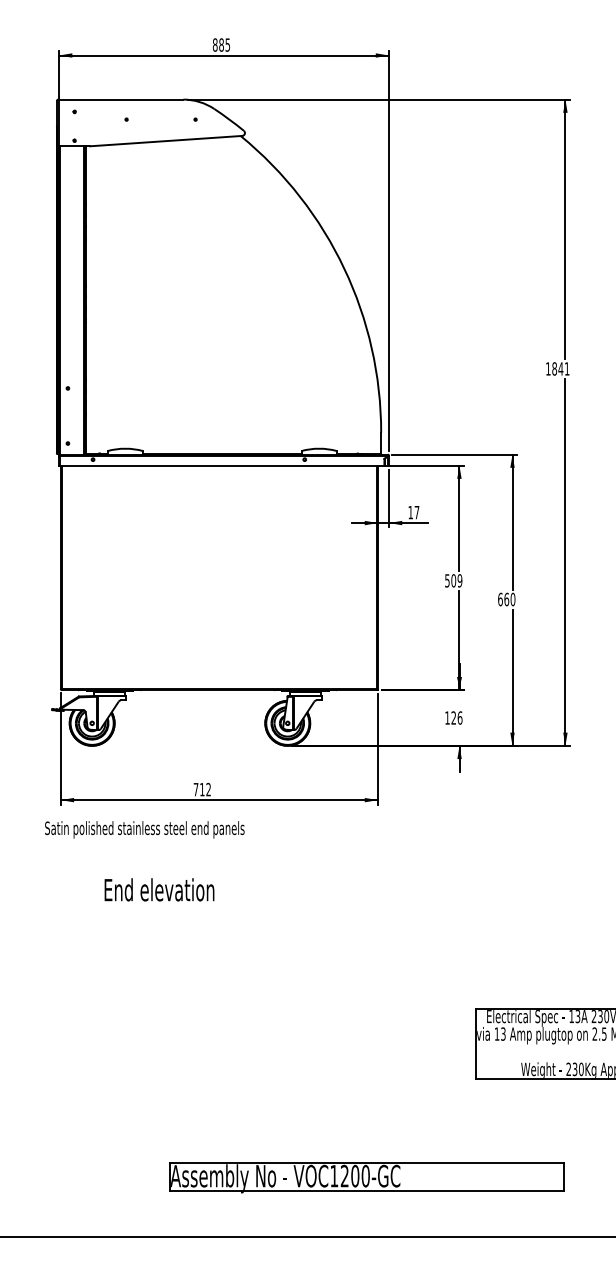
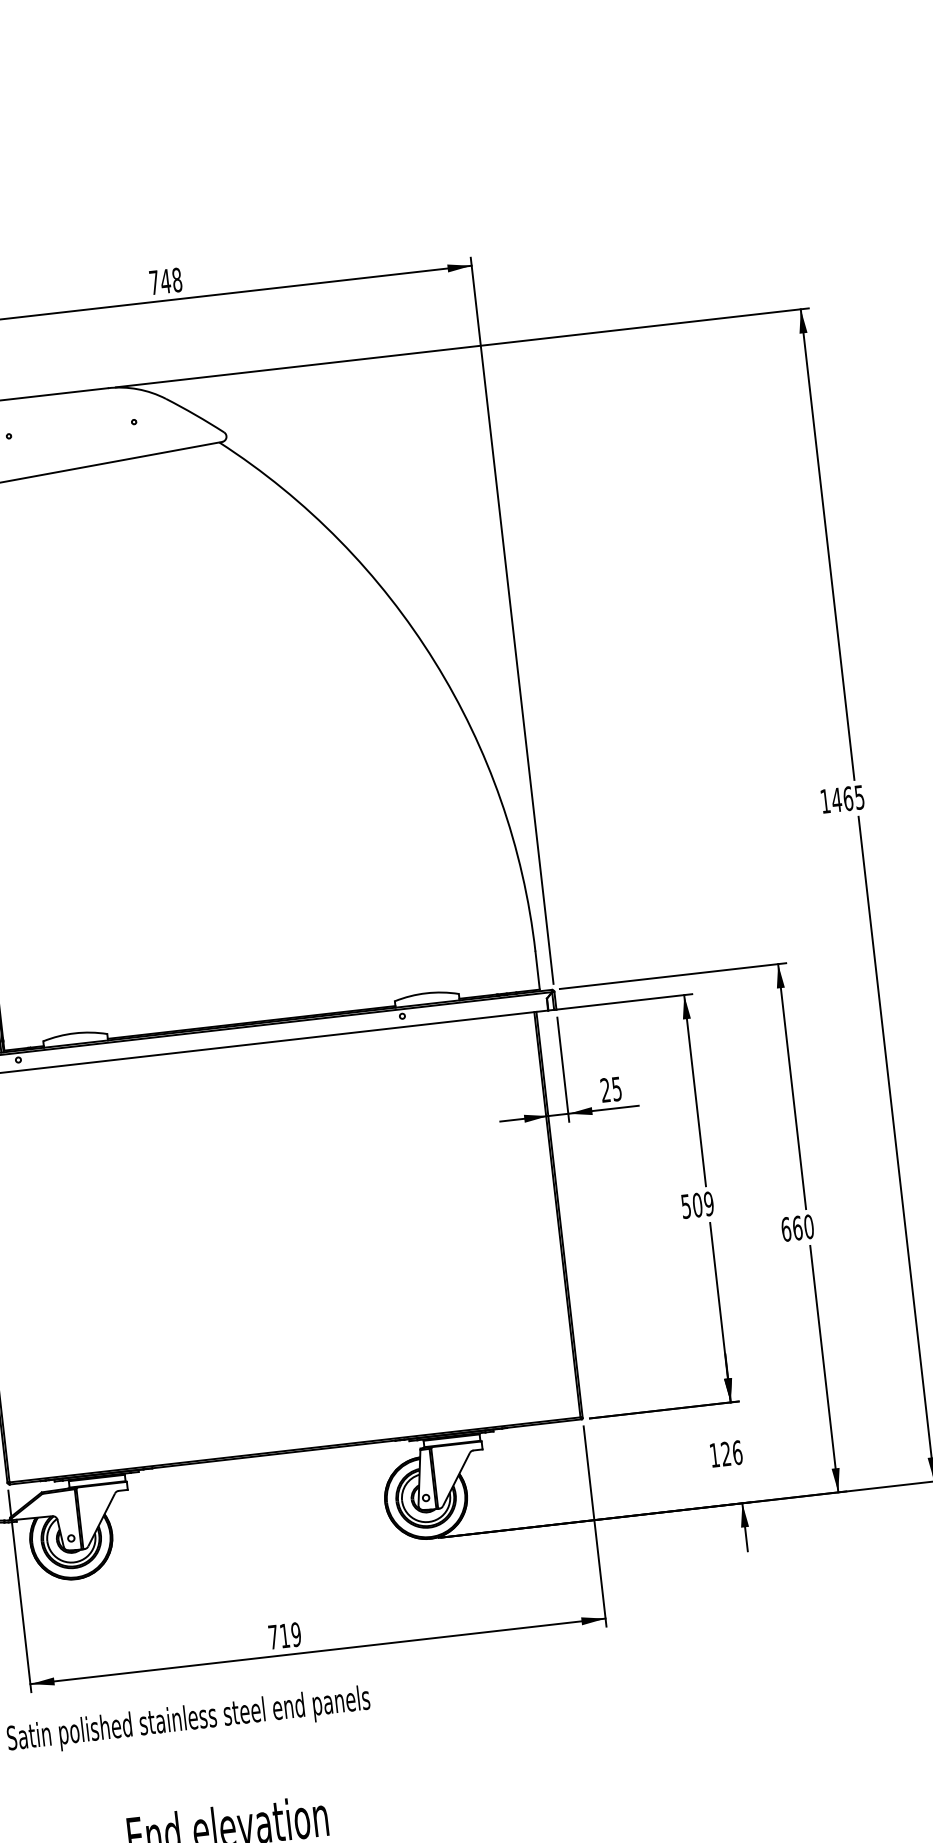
text: (221, 44) -> (165, 280), 885 -> 748
text: (560, 368) -> (847, 798), 1841 -> 1465
text: (413, 512) -> (610, 1089), 17 -> 25
text: (208, 789) -> (295, 1634), 712 -> 719

